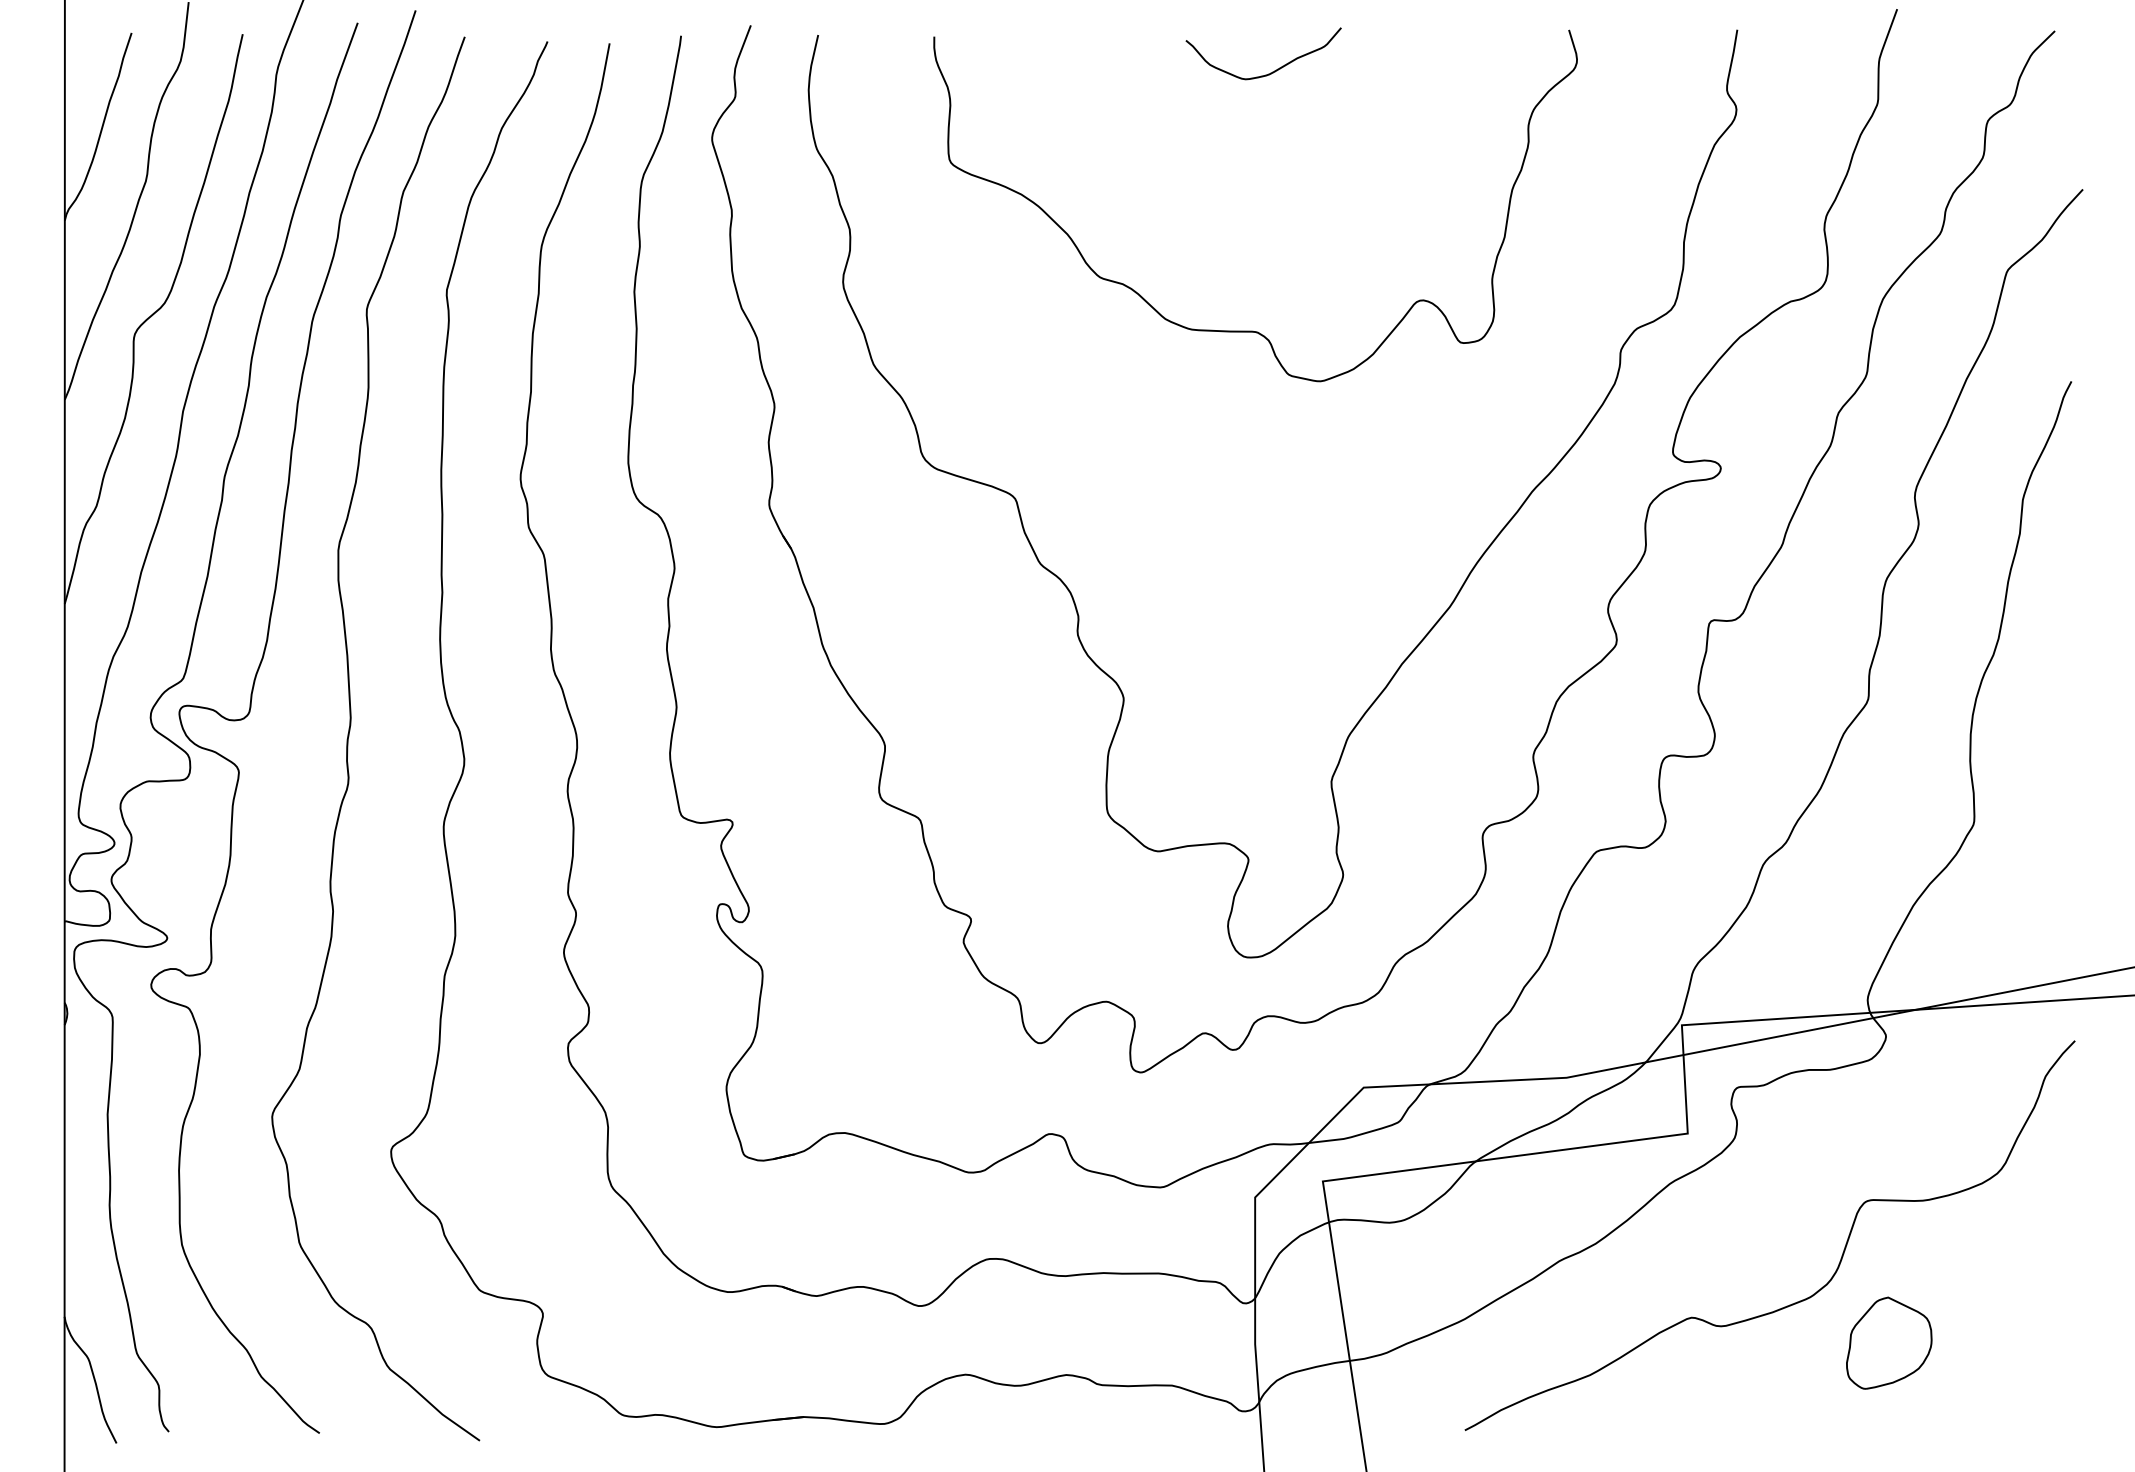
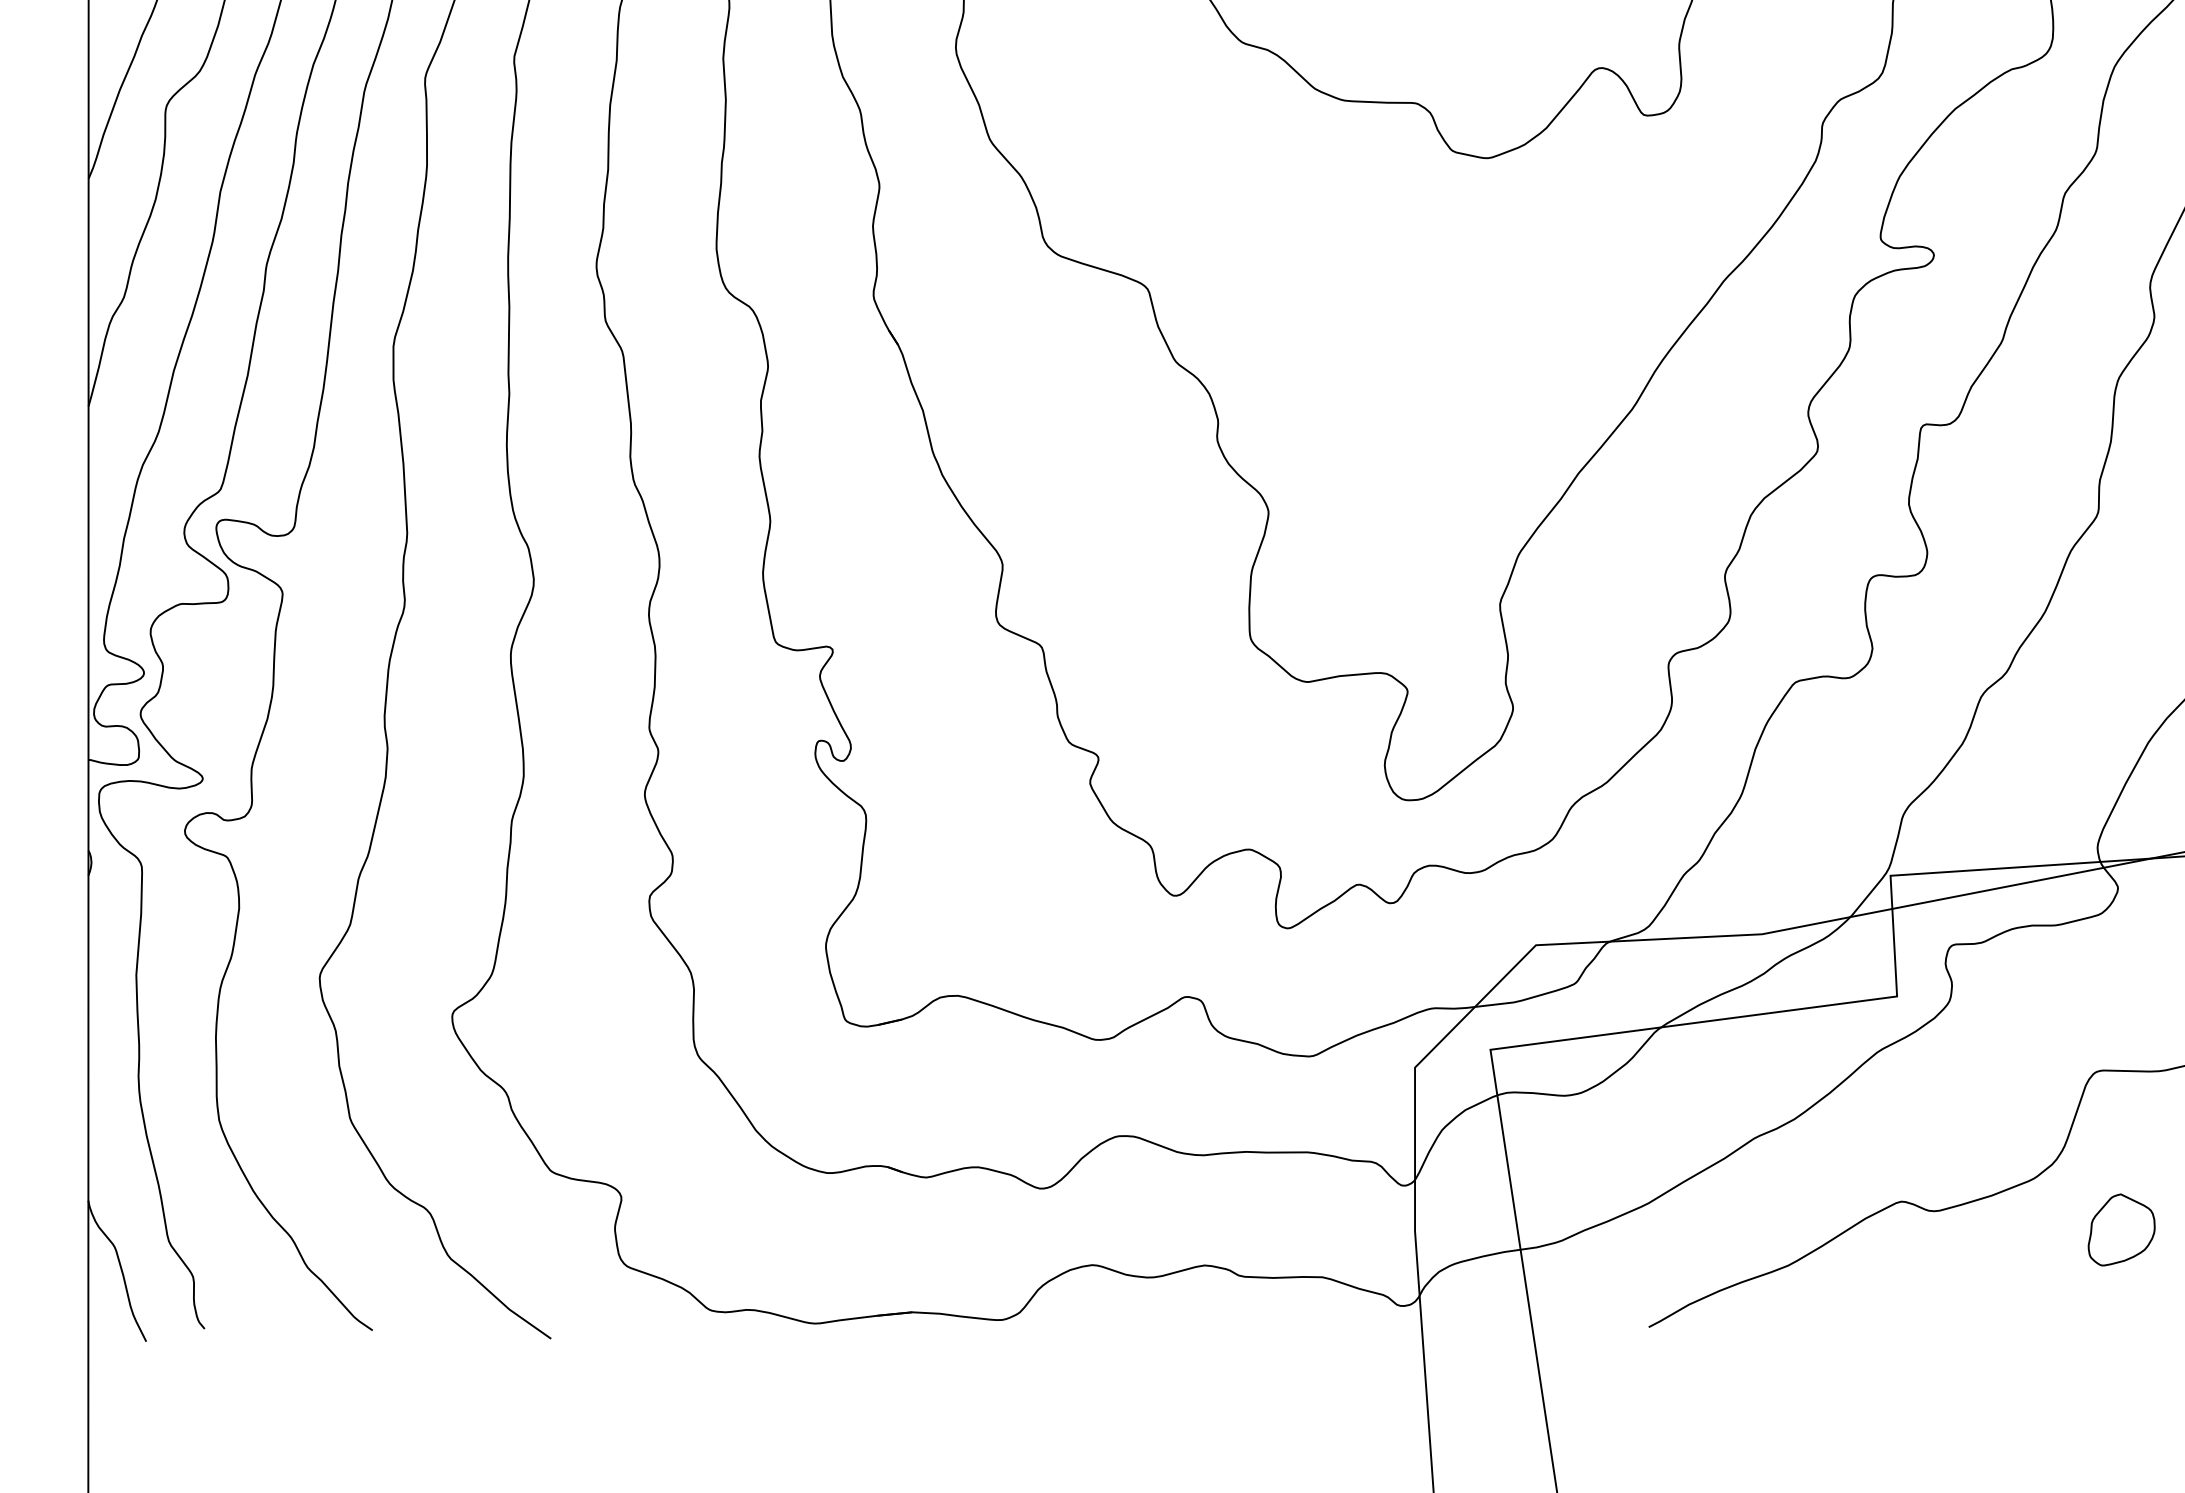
part: (1889, 1342) -> (2121, 1229), size x0.7

